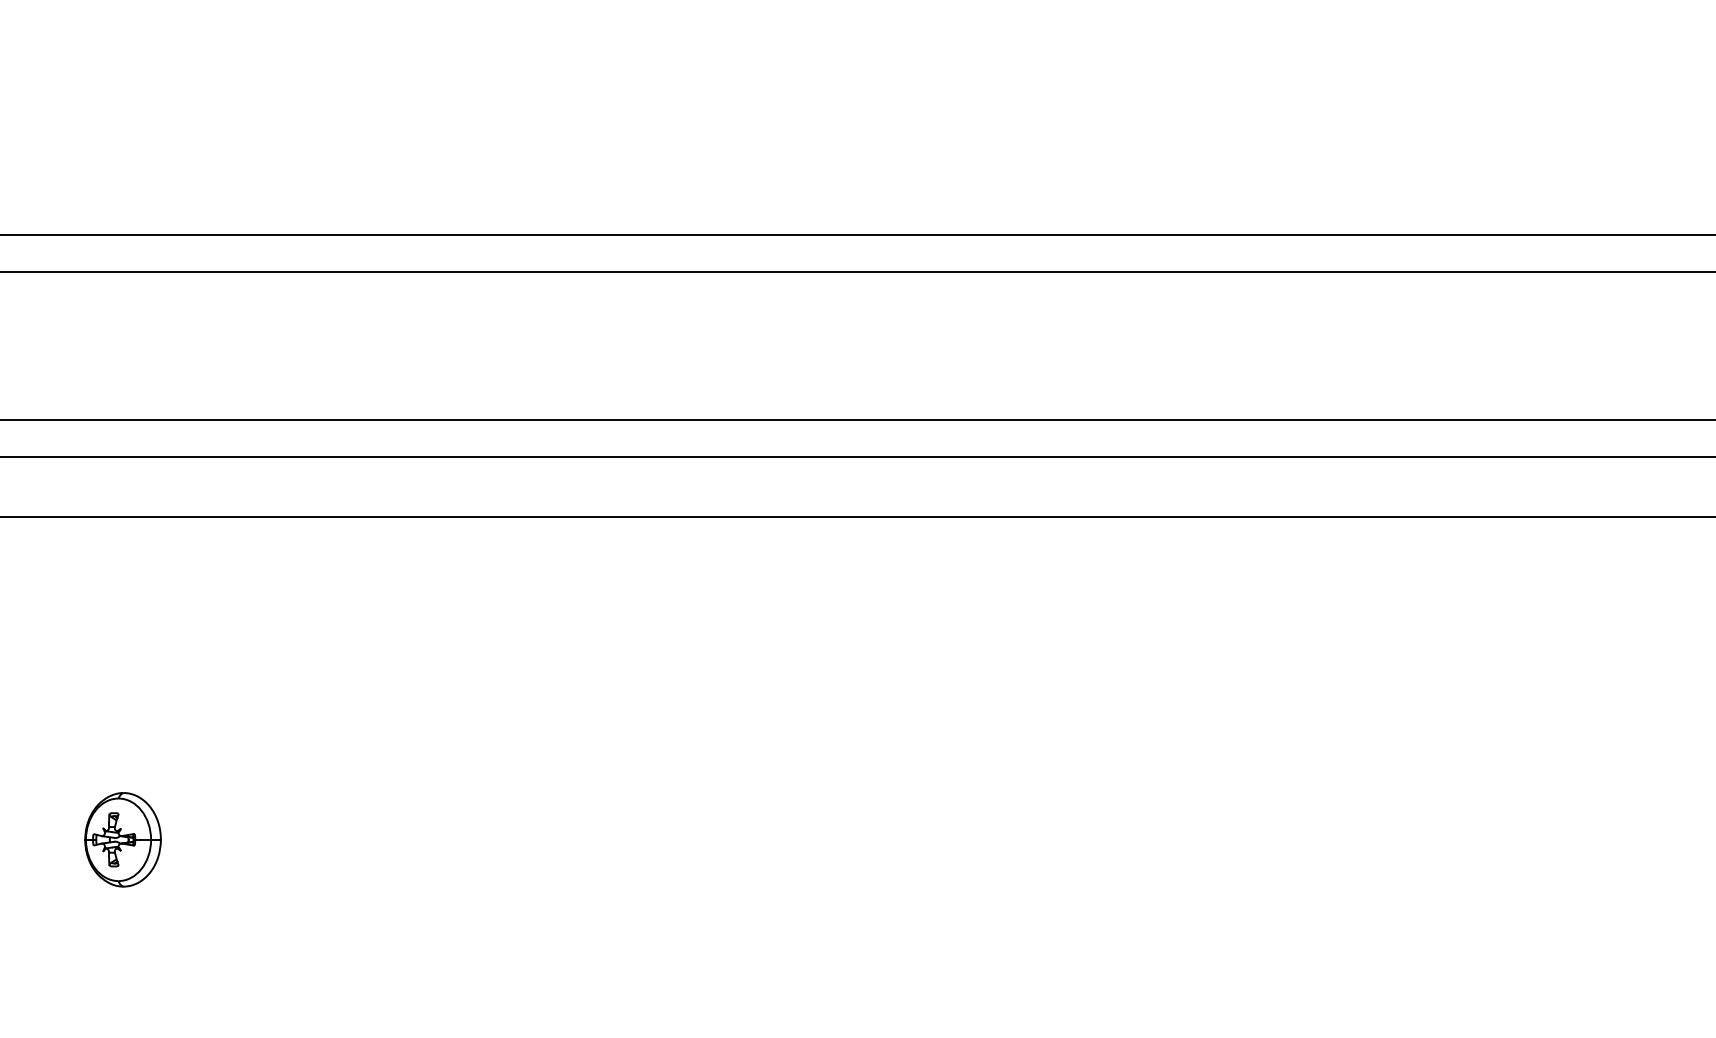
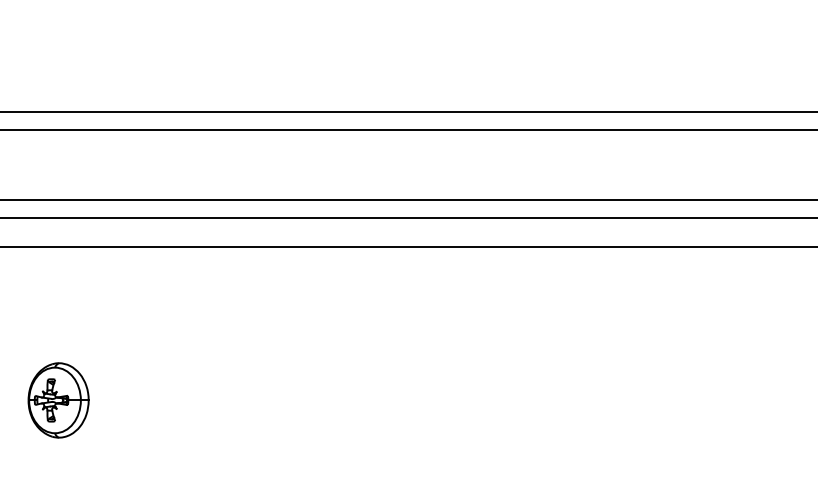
part: (122, 839) -> (58, 400), size x1.67

